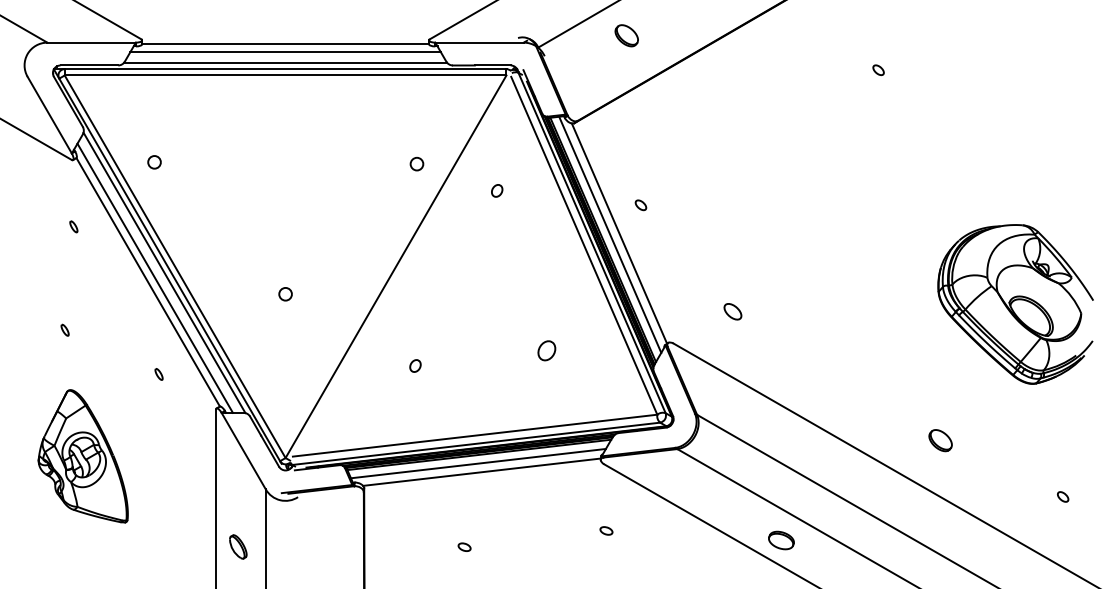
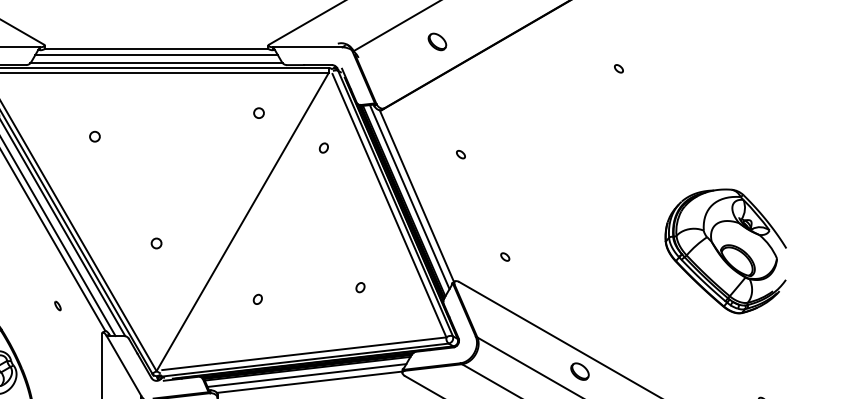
part: (626, 35) -> (437, 41), moved
circle: (154, 162) -> (94, 136), moved
circle: (416, 163) -> (258, 112), moved
part: (497, 190) -> (324, 147), moved
part: (640, 205) -> (460, 154), moved
part: (732, 311) -> (505, 256), size x0.62
part: (547, 350) -> (360, 287), size x0.62
part: (940, 440) -> (579, 371), moved

